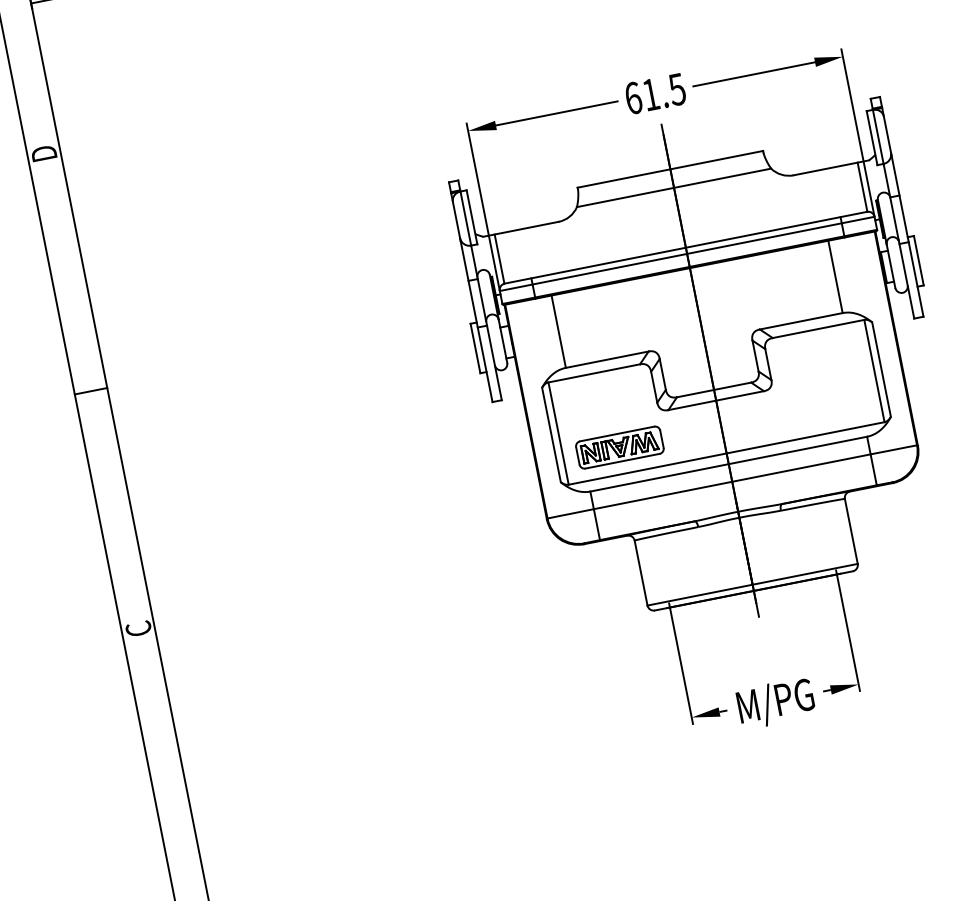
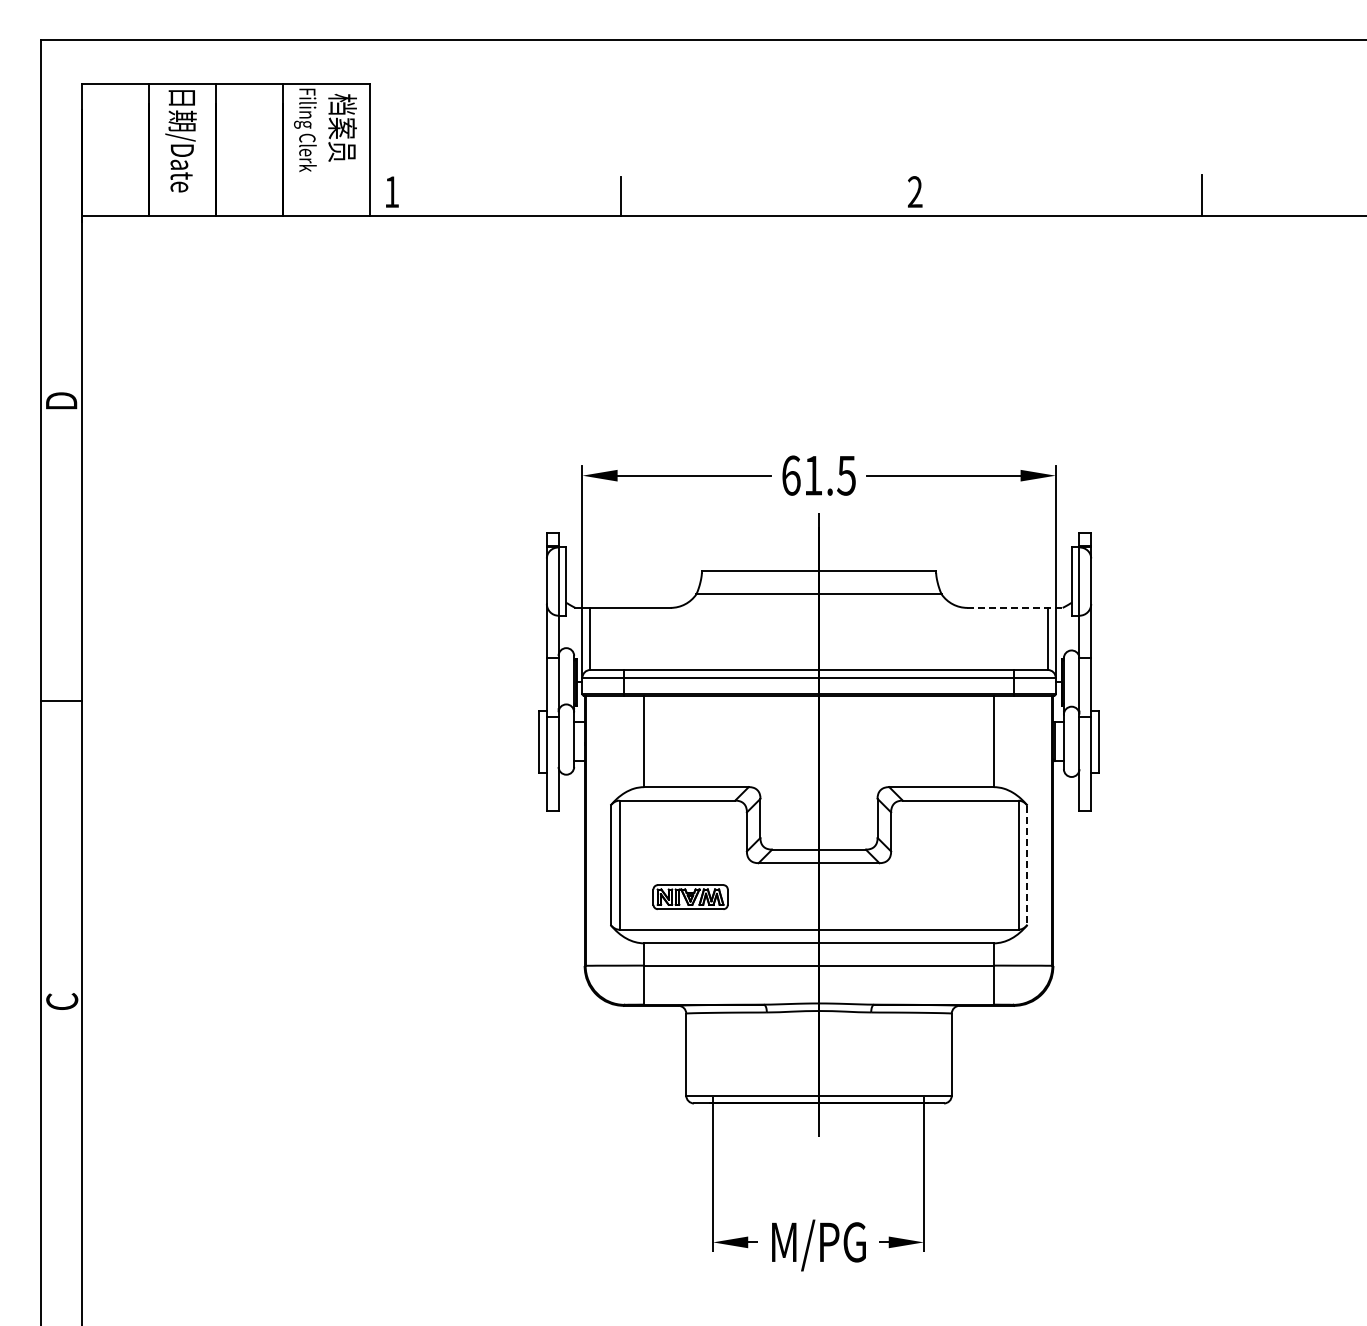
line: (831, 167) -> (1015, 607), solid -> dashed
line: (881, 369) -> (1027, 865), solid -> dashed
part: (619, 448) -> (690, 897), size x0.7

